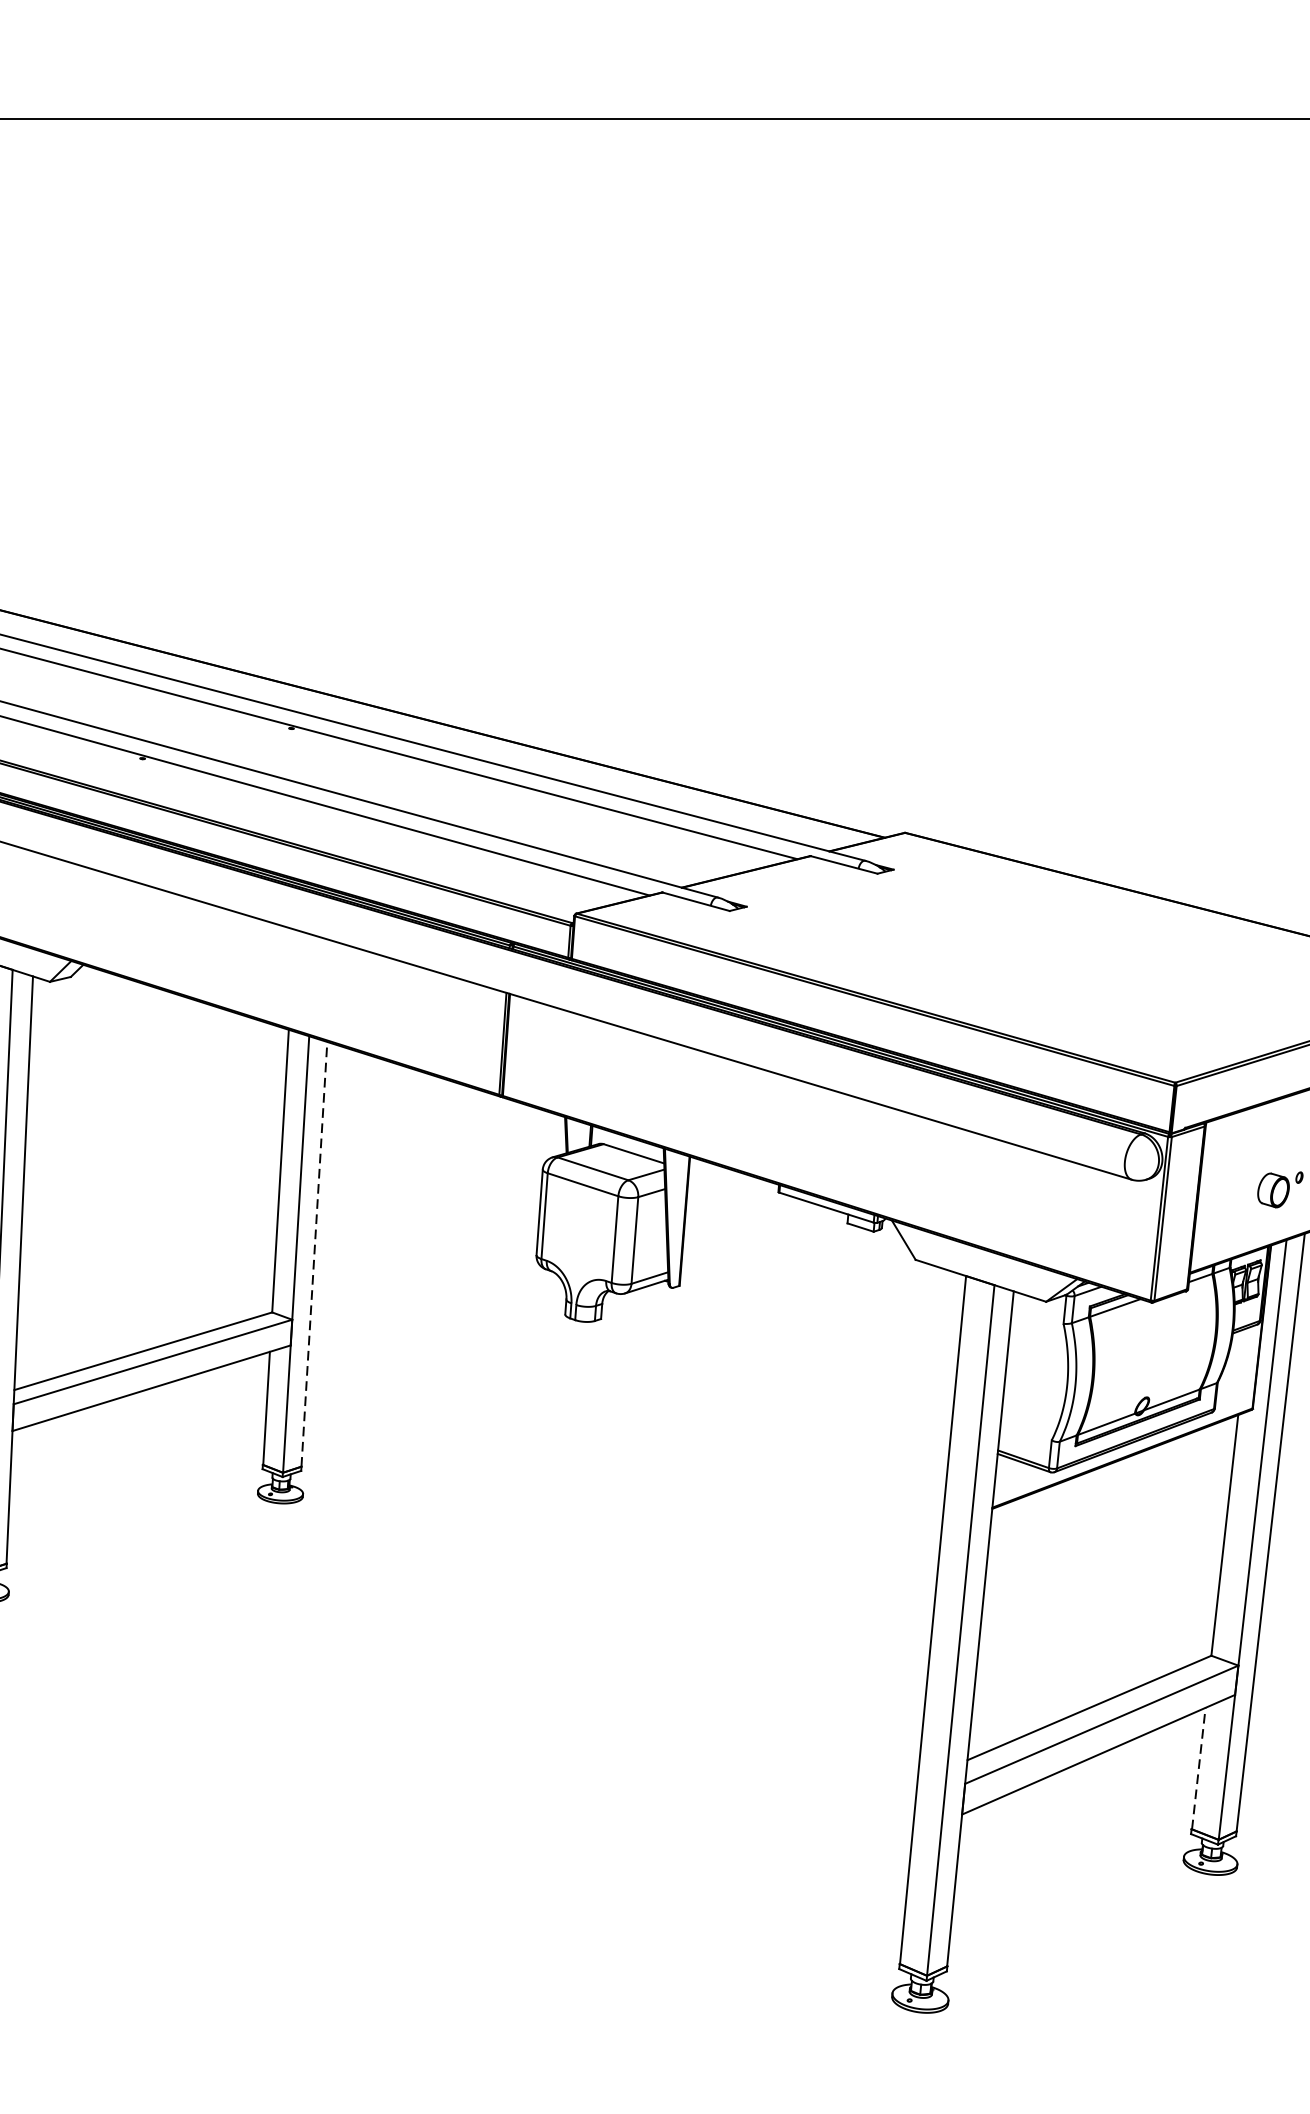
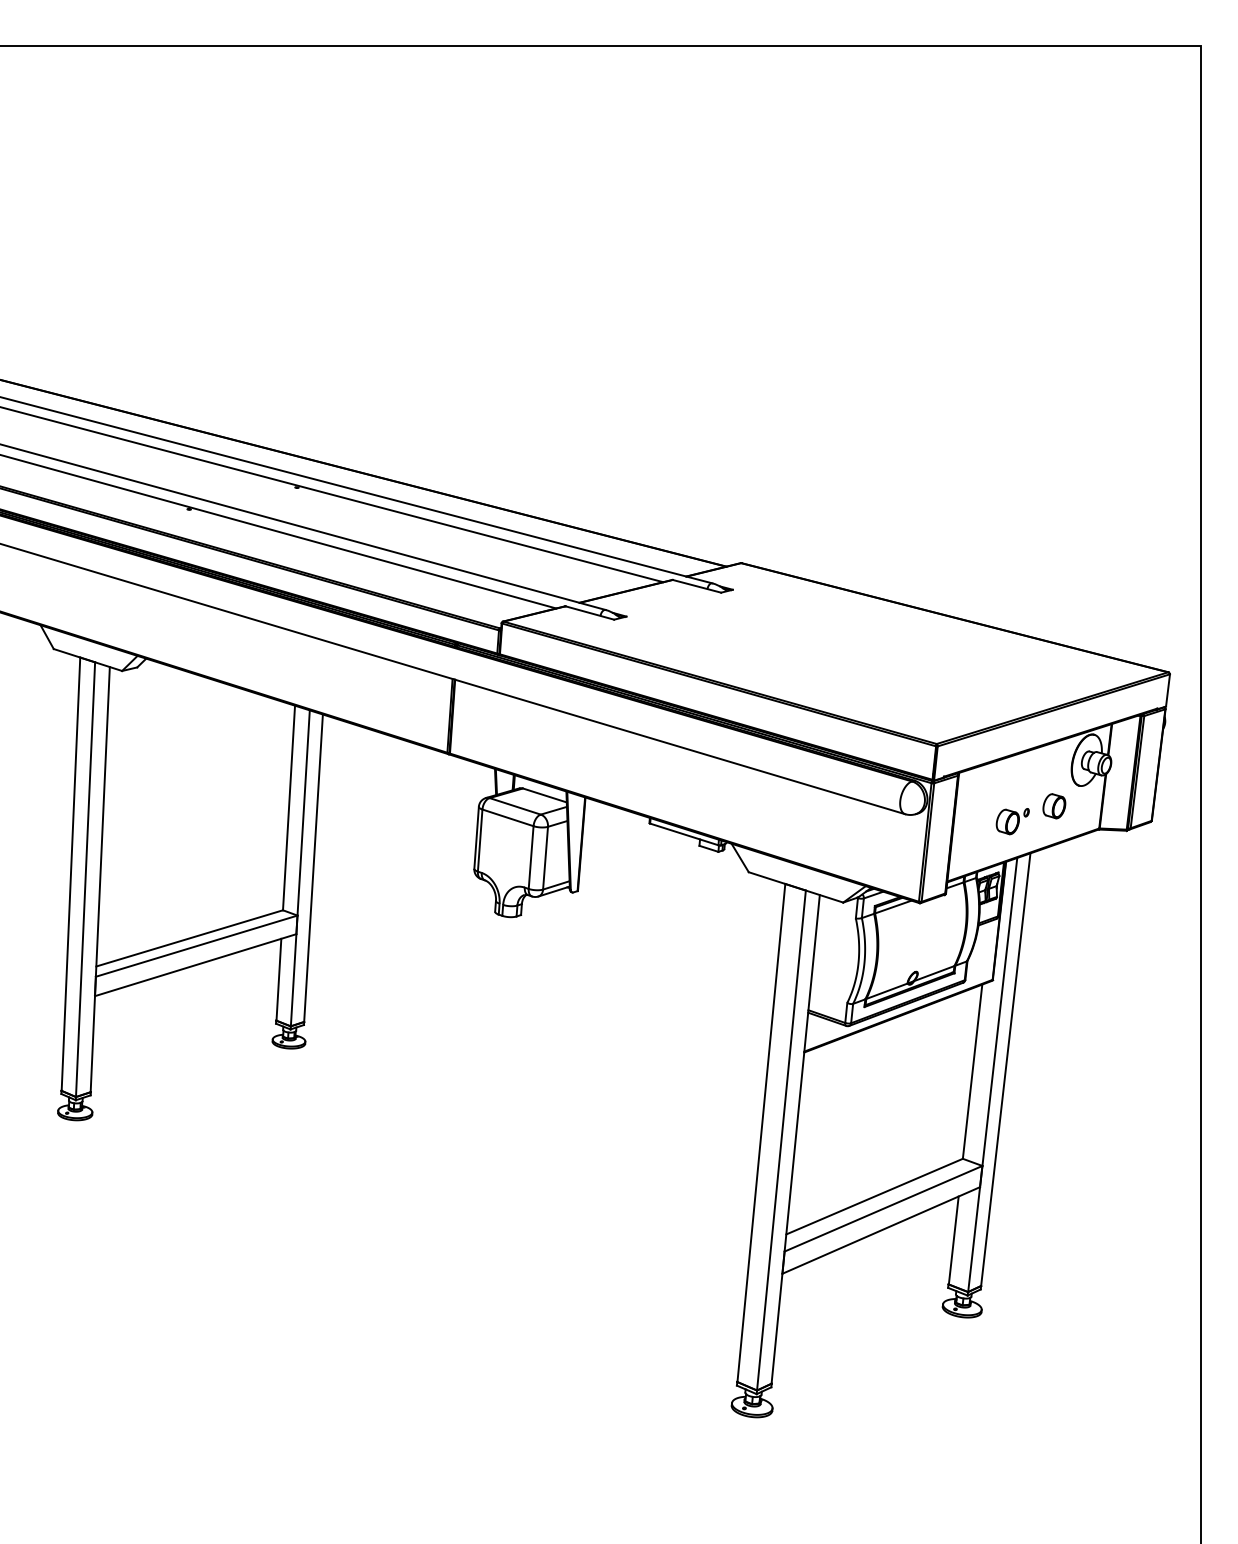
line: (314, 1253) -> (313, 867), dashed -> solid
line: (1198, 1768) -> (953, 1240), dashed -> solid

